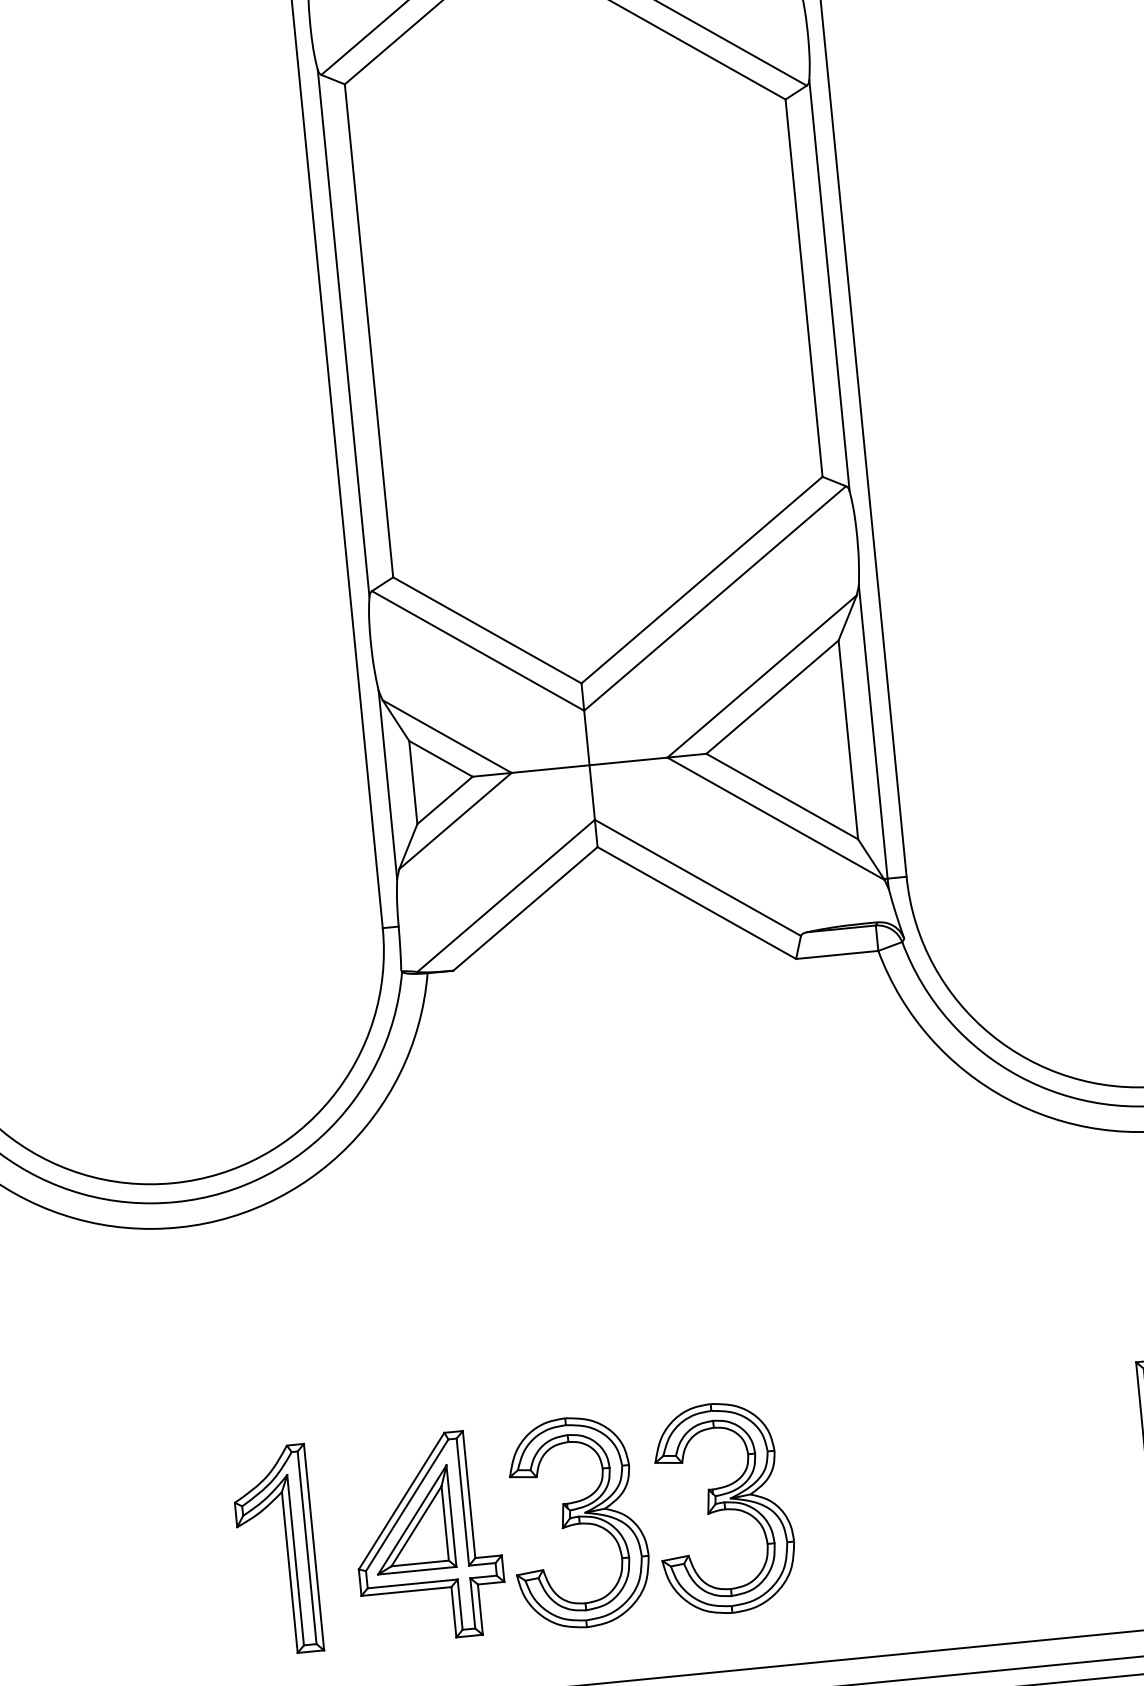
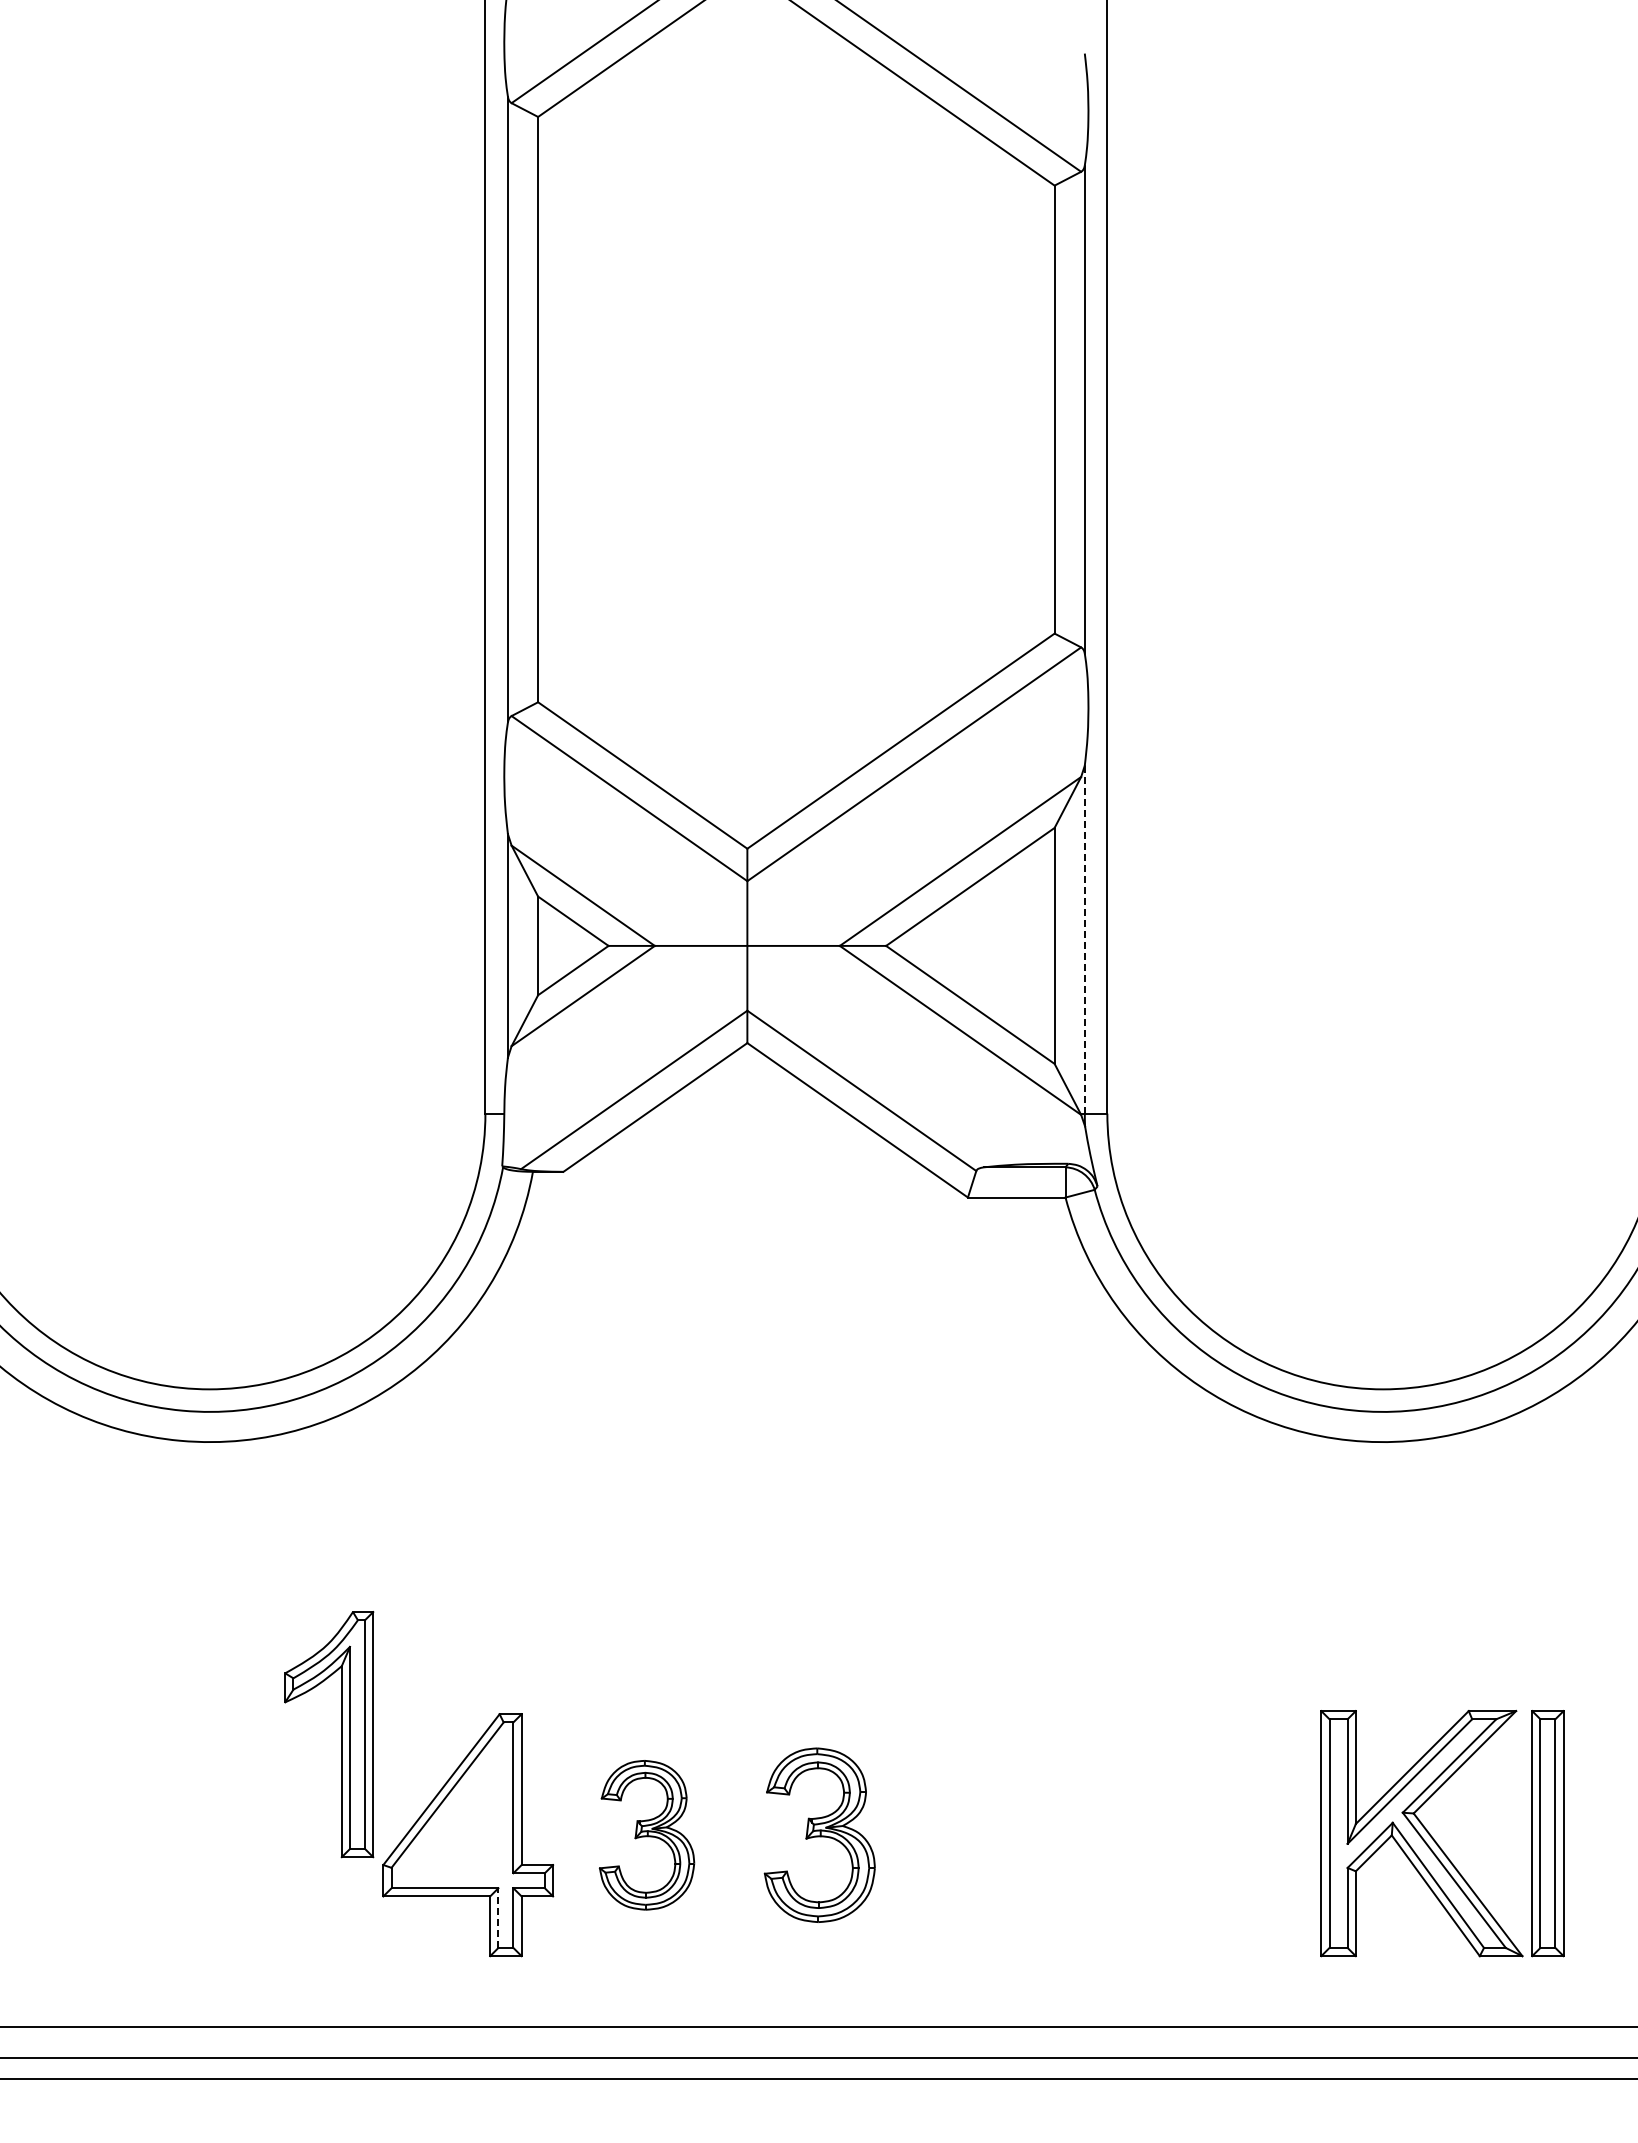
line: (873, 732) -> (1084, 940), solid -> dashed
part: (723, 1508) -> (819, 1835), size x0.7
part: (411, 1519) -> (451, 1812), removed
part: (578, 1522) -> (646, 1835), size x0.6
part: (287, 1549) -> (341, 1734), moved
line: (460, 1604) -> (498, 1918), solid -> dashed

